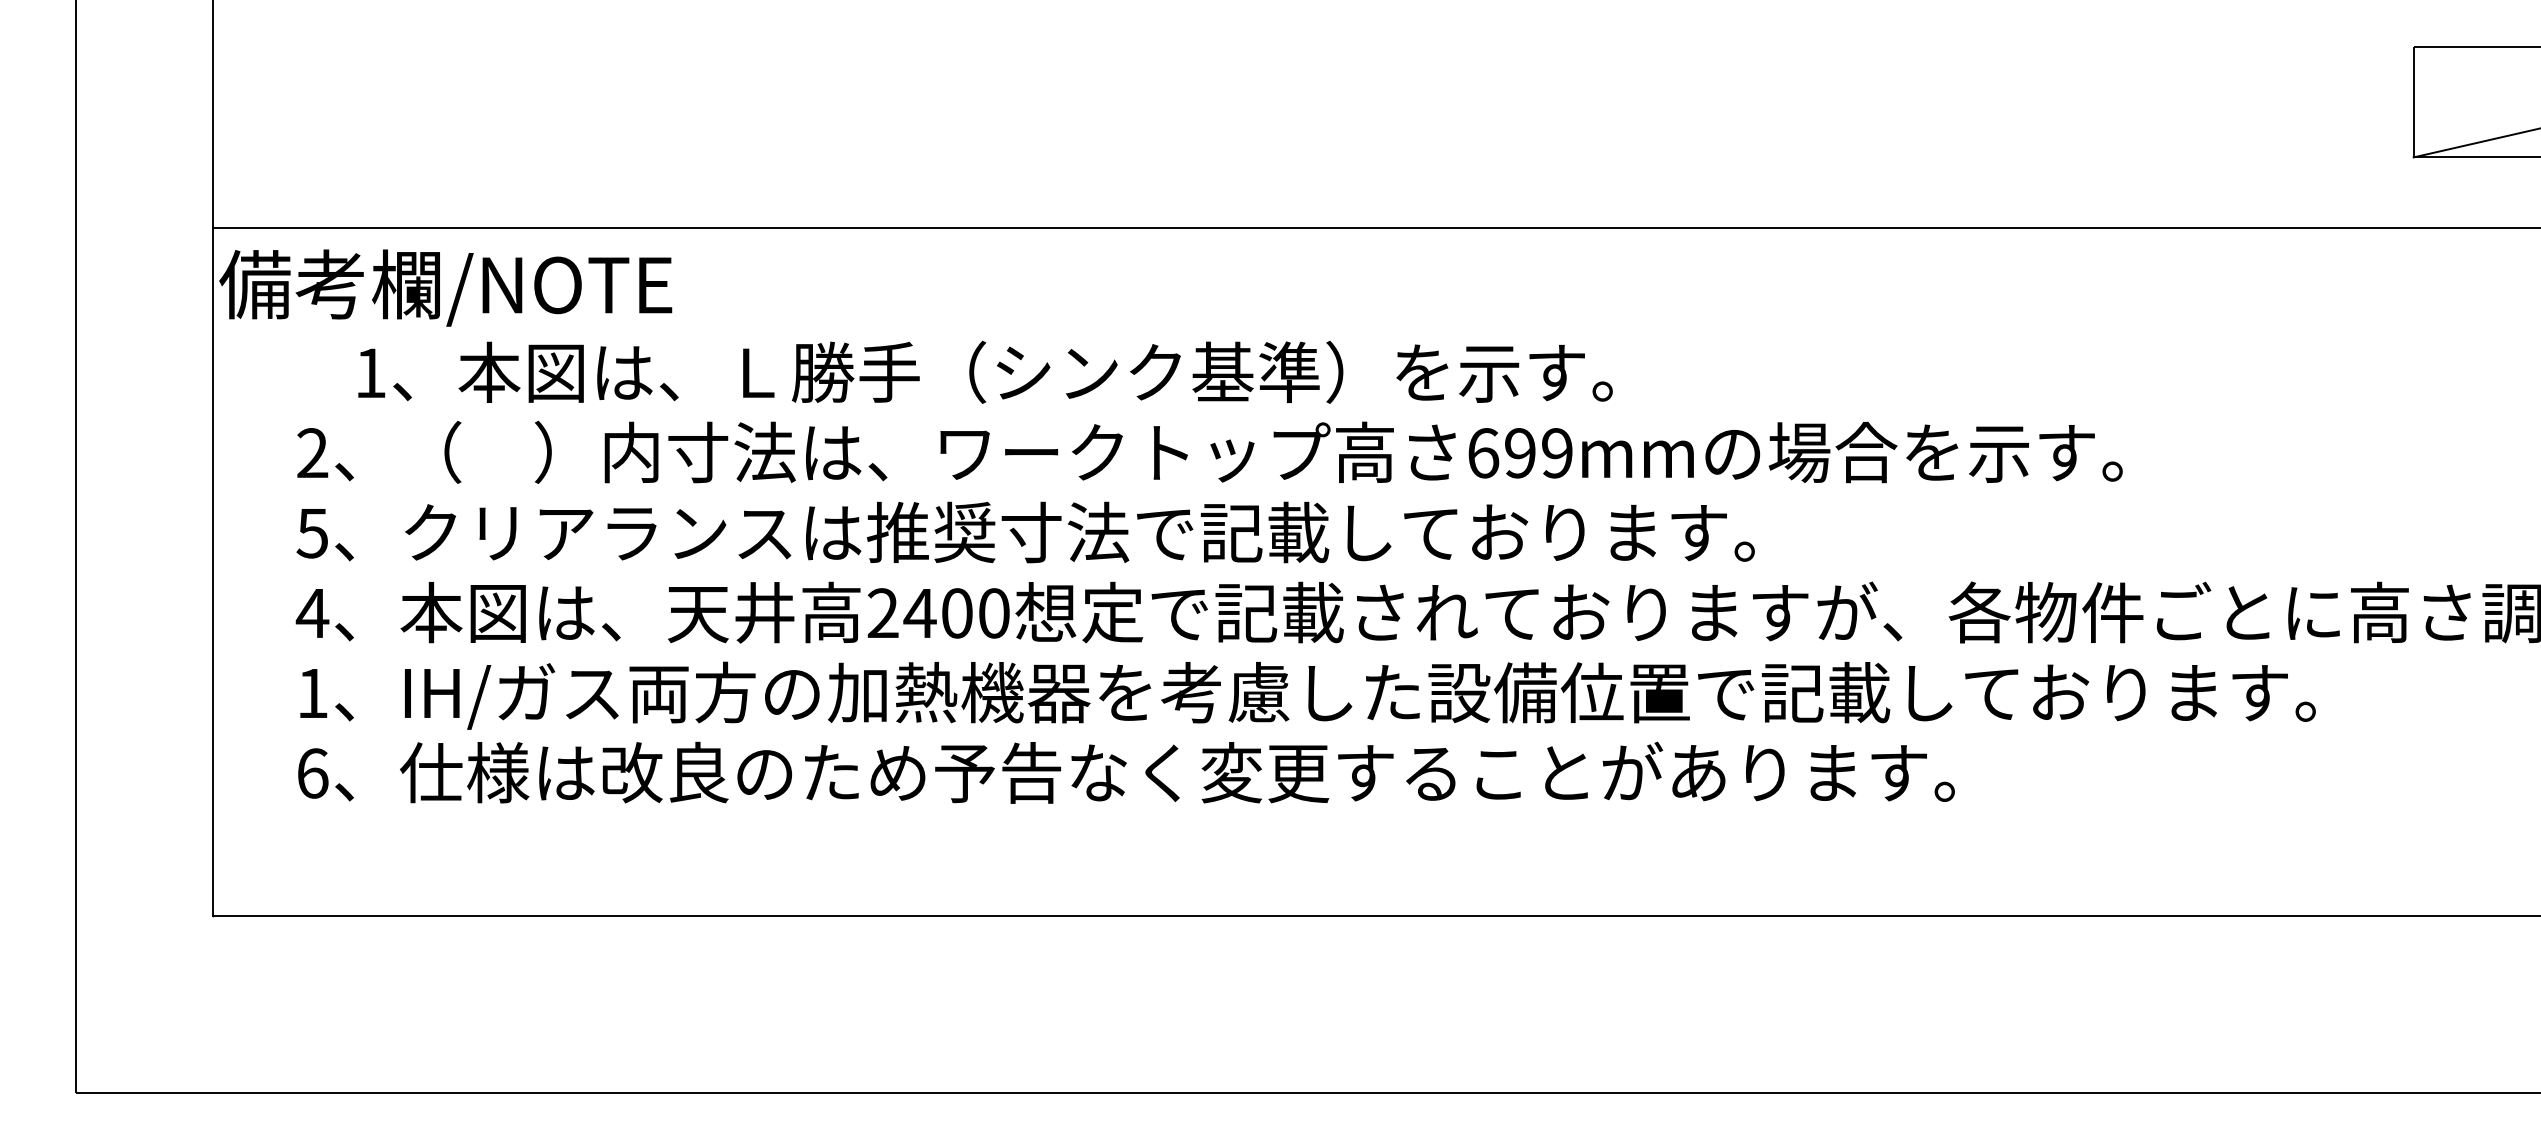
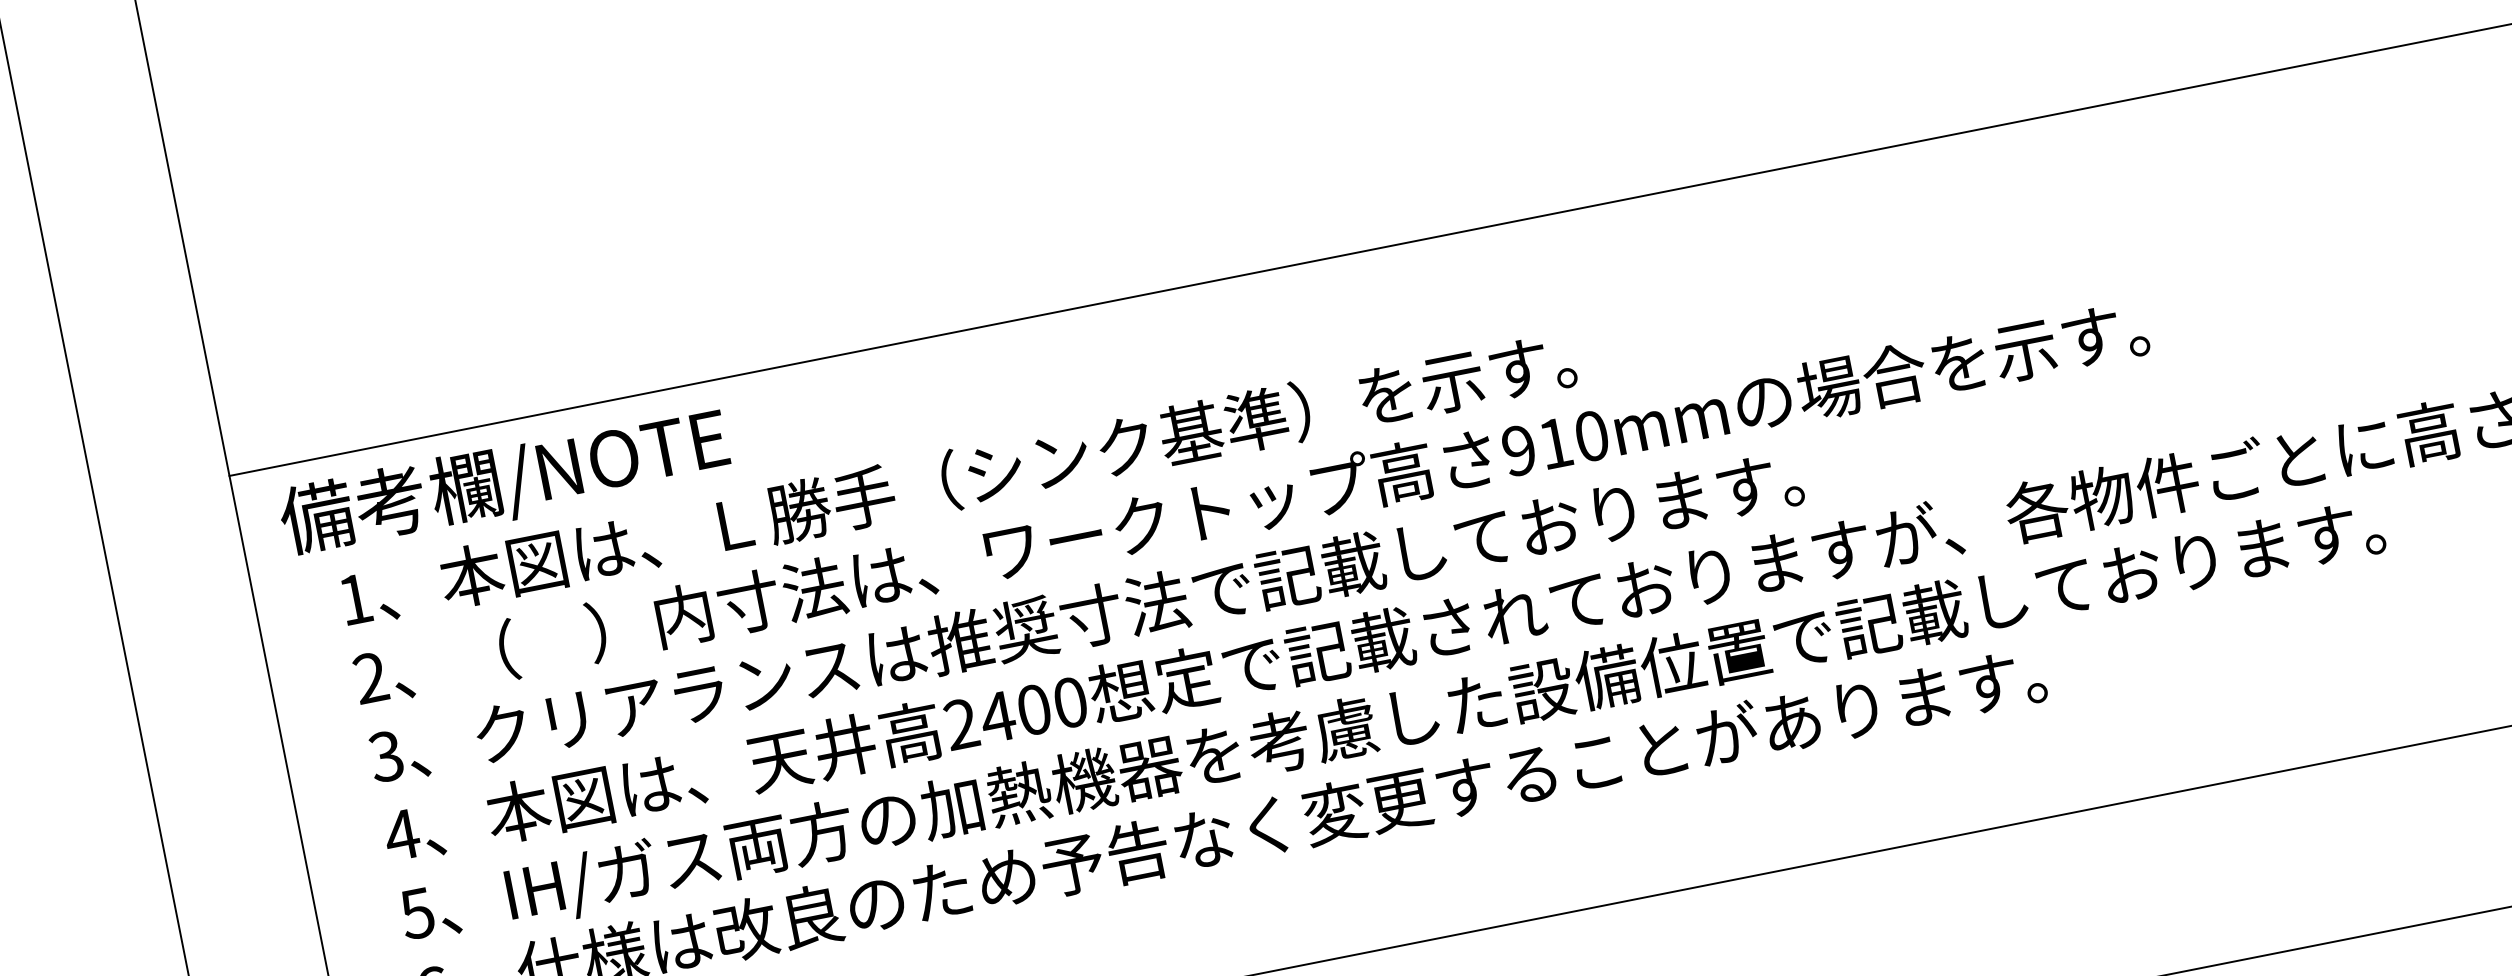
text: (445, 287) -> (504, 482), moved
text: (985, 371) -> (958, 478), moved
text: (1520, 453) -> (1555, 443), 699mm -> 910mm
text: (311, 533) -> (385, 756), 5 -> 3
text: (311, 693) -> (416, 913), 1 -> 5

